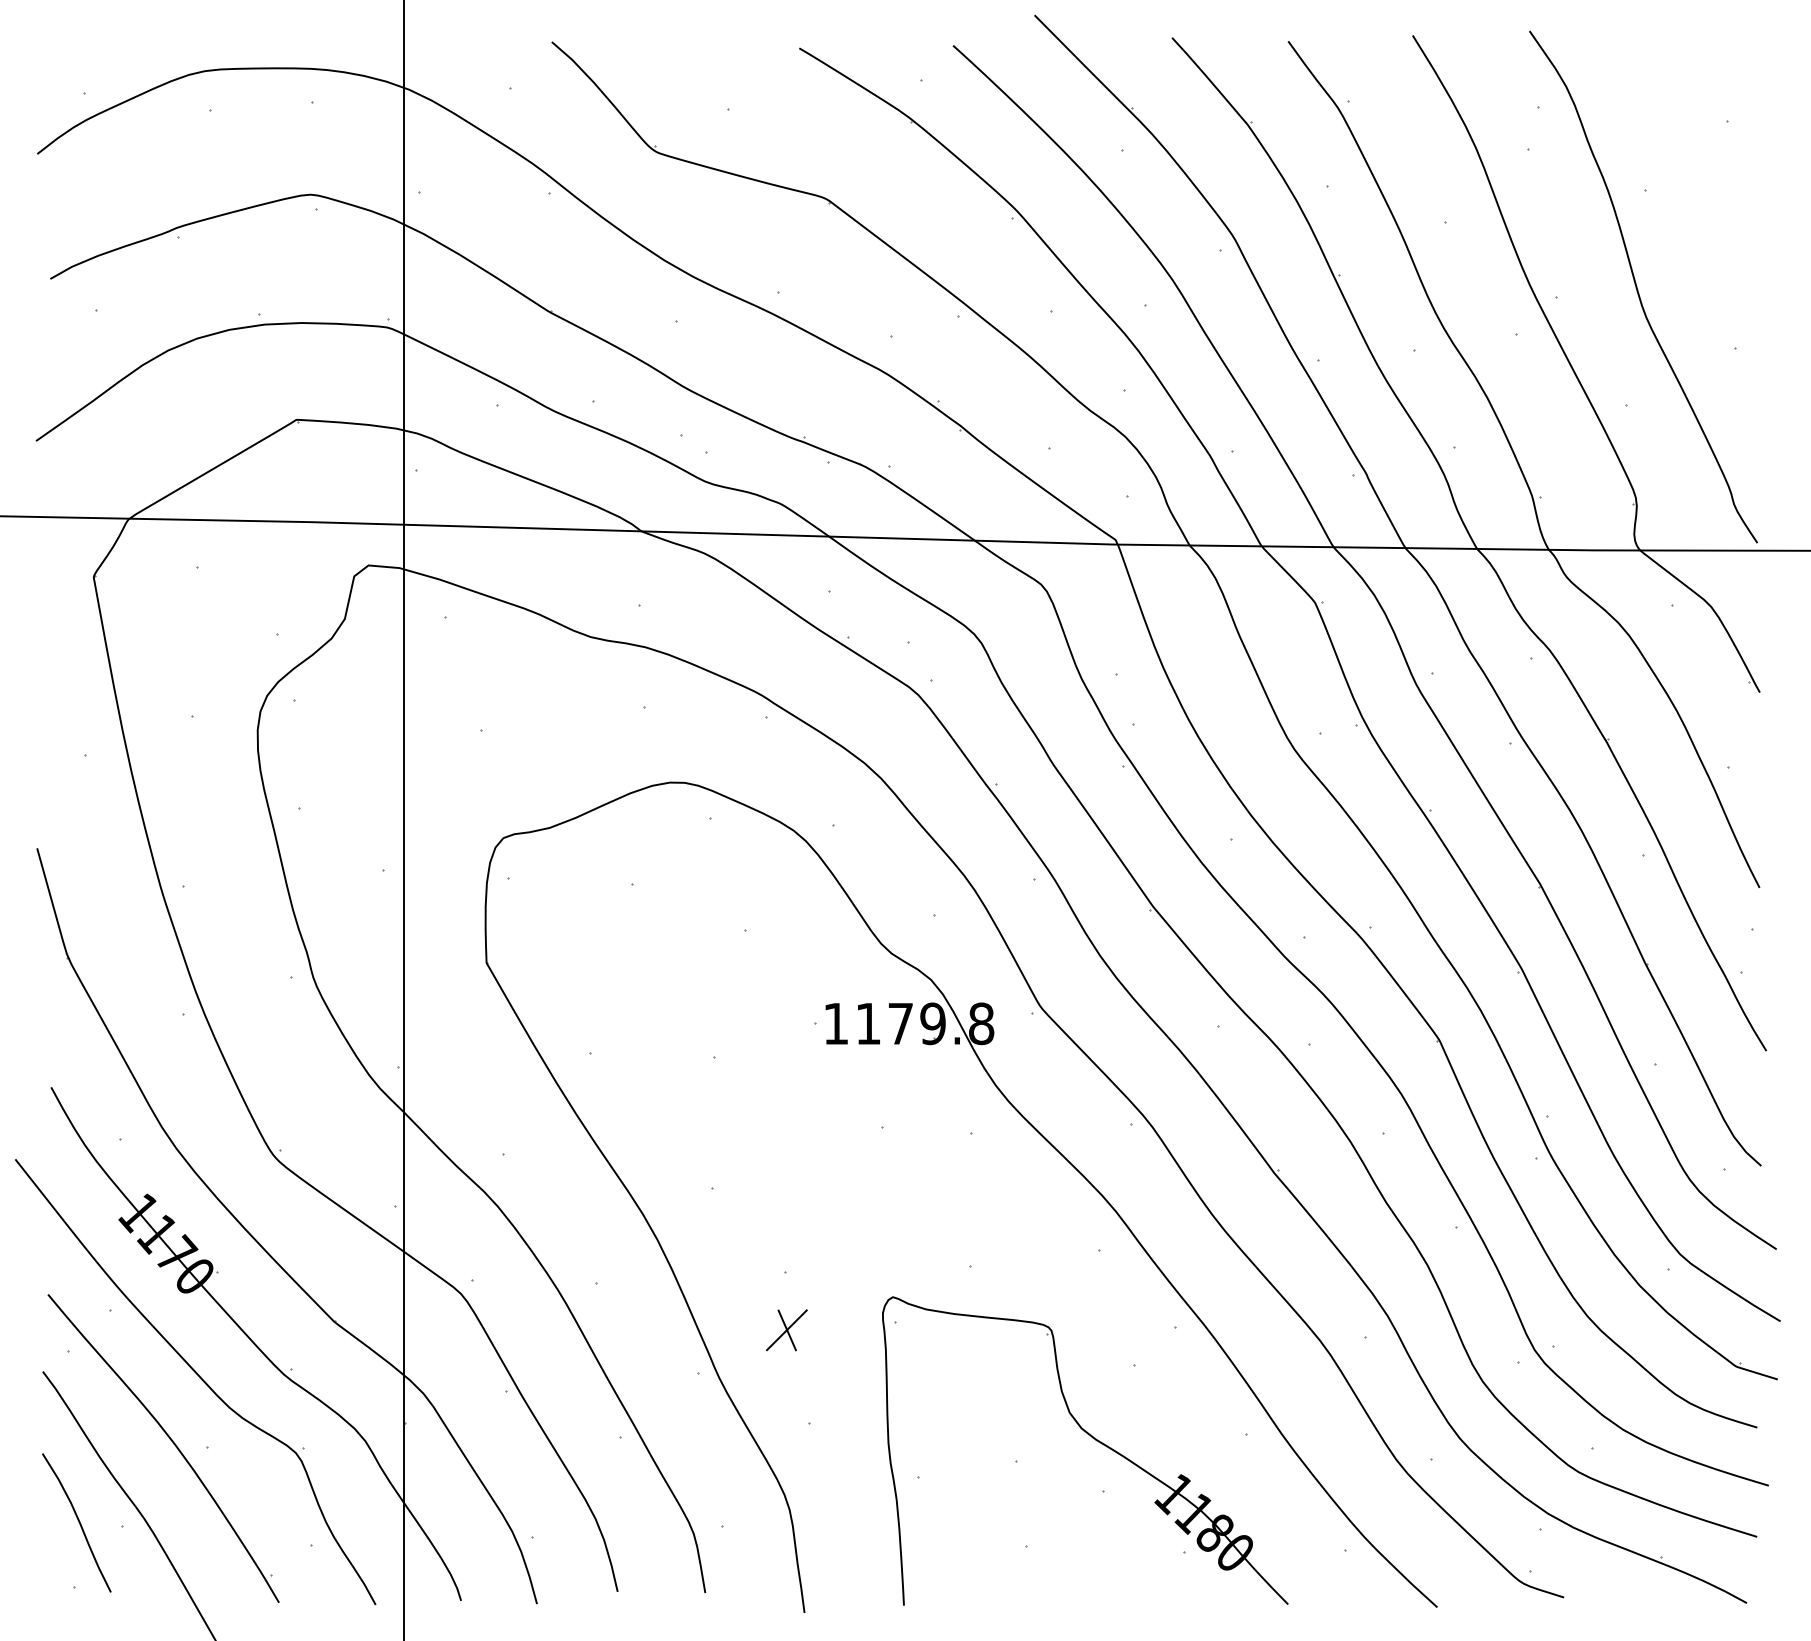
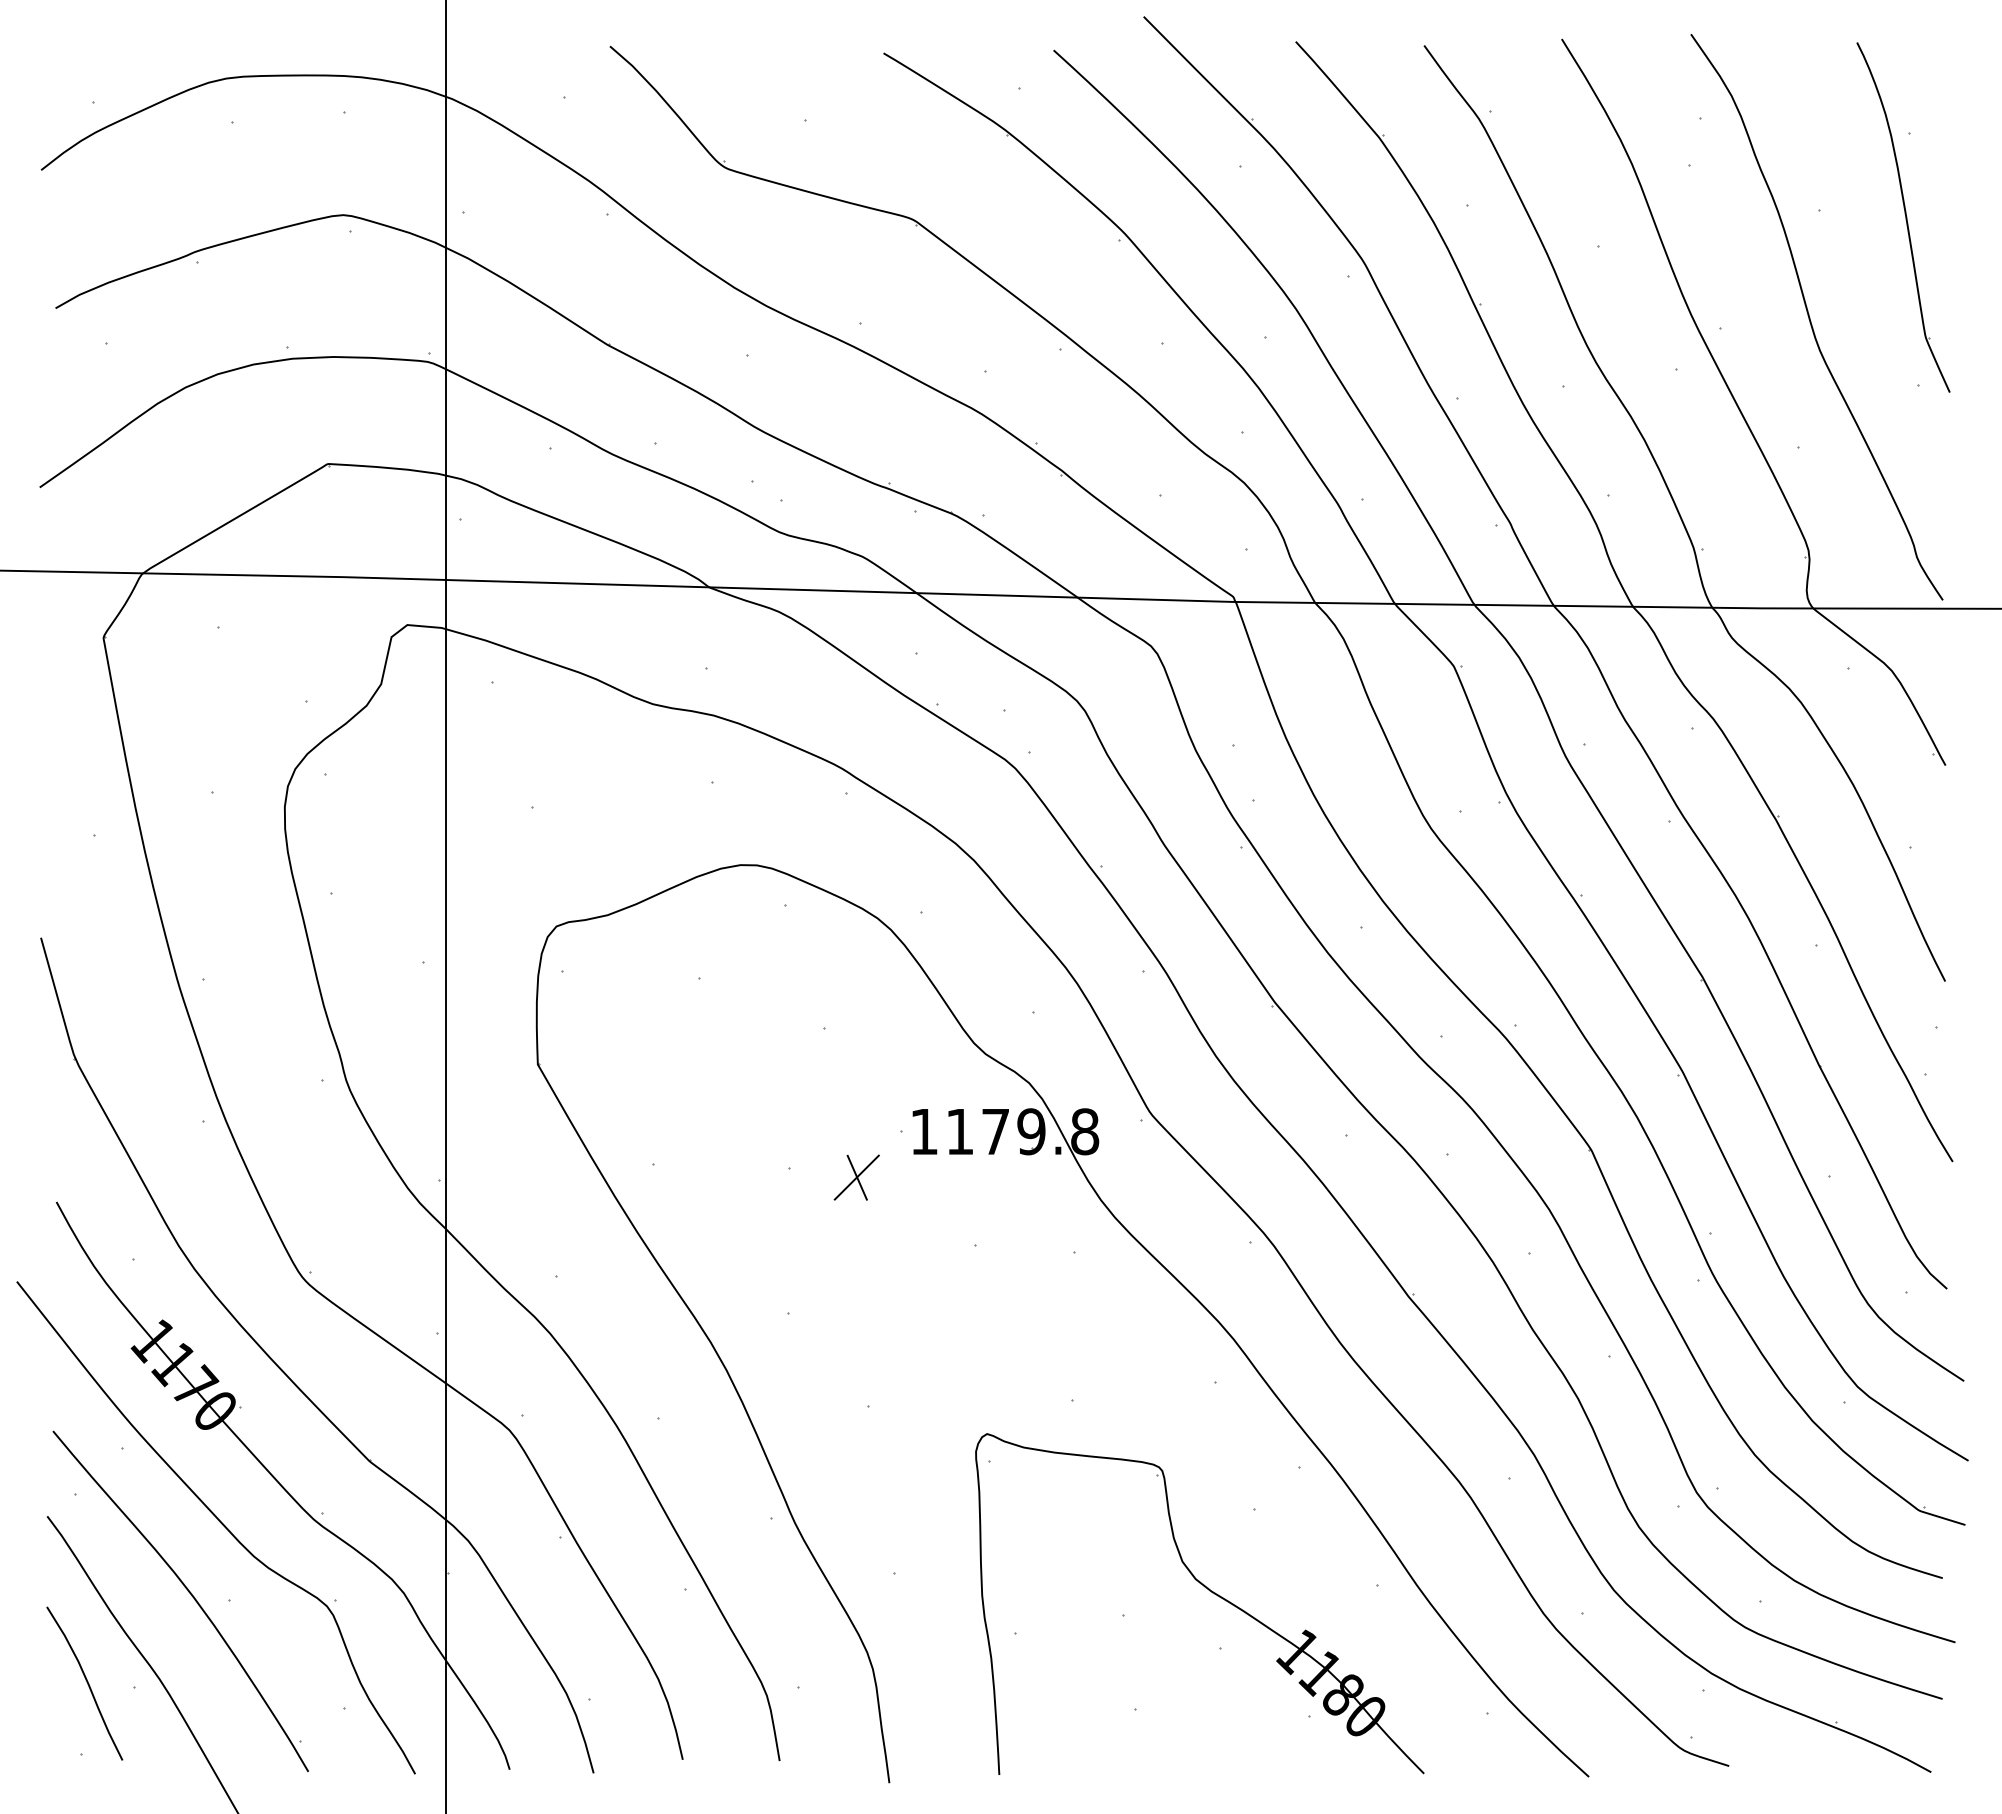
part: (1721, 196) -> (1903, 217), added
part: (786, 1330) -> (856, 1177), moved

